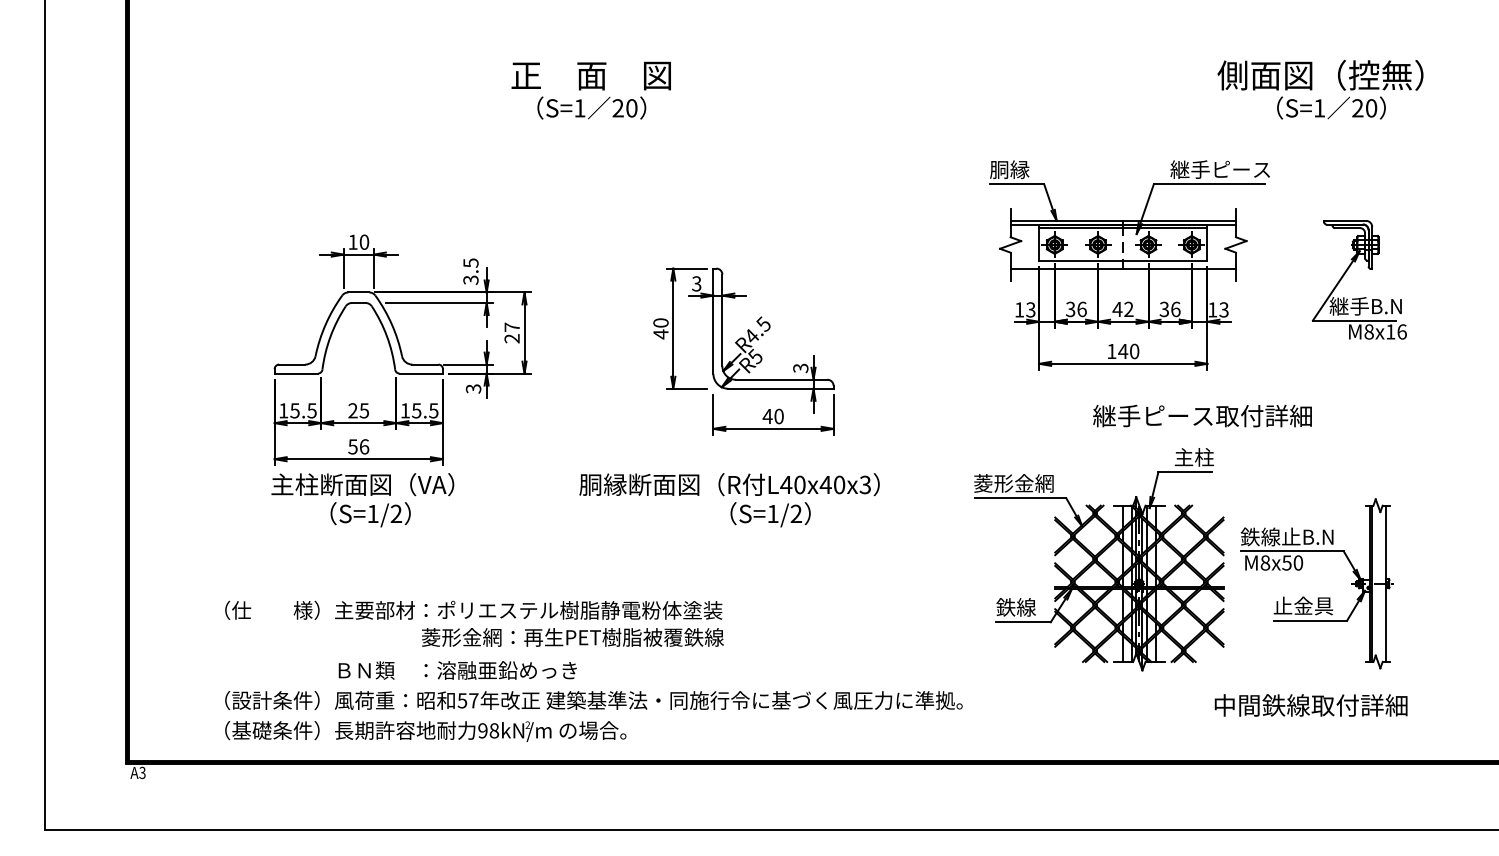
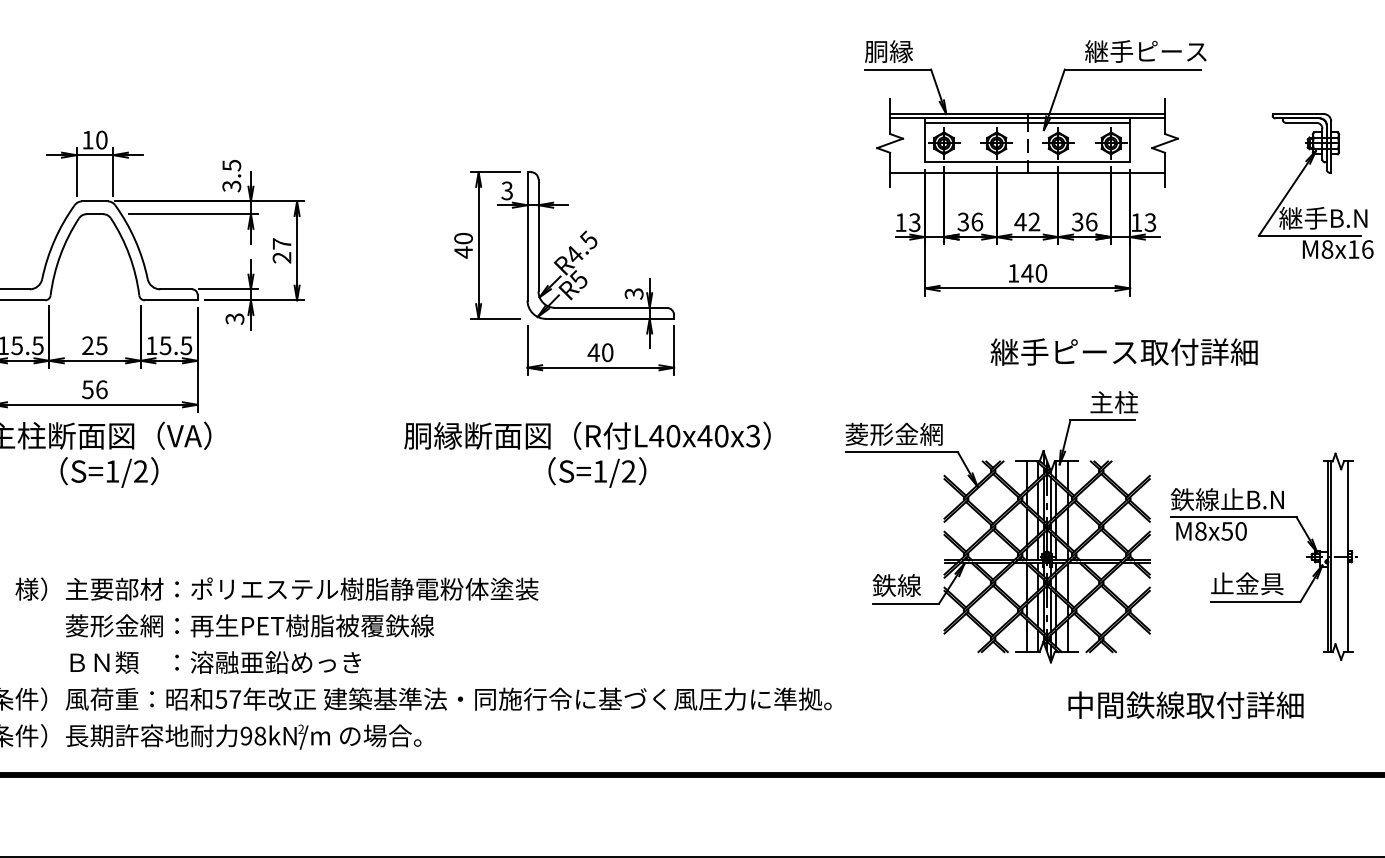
text: (729, 484) -> (587, 435), moved
text: (572, 637) -> (249, 625), moved
text: (1310, 705) -> (1185, 705), moved

